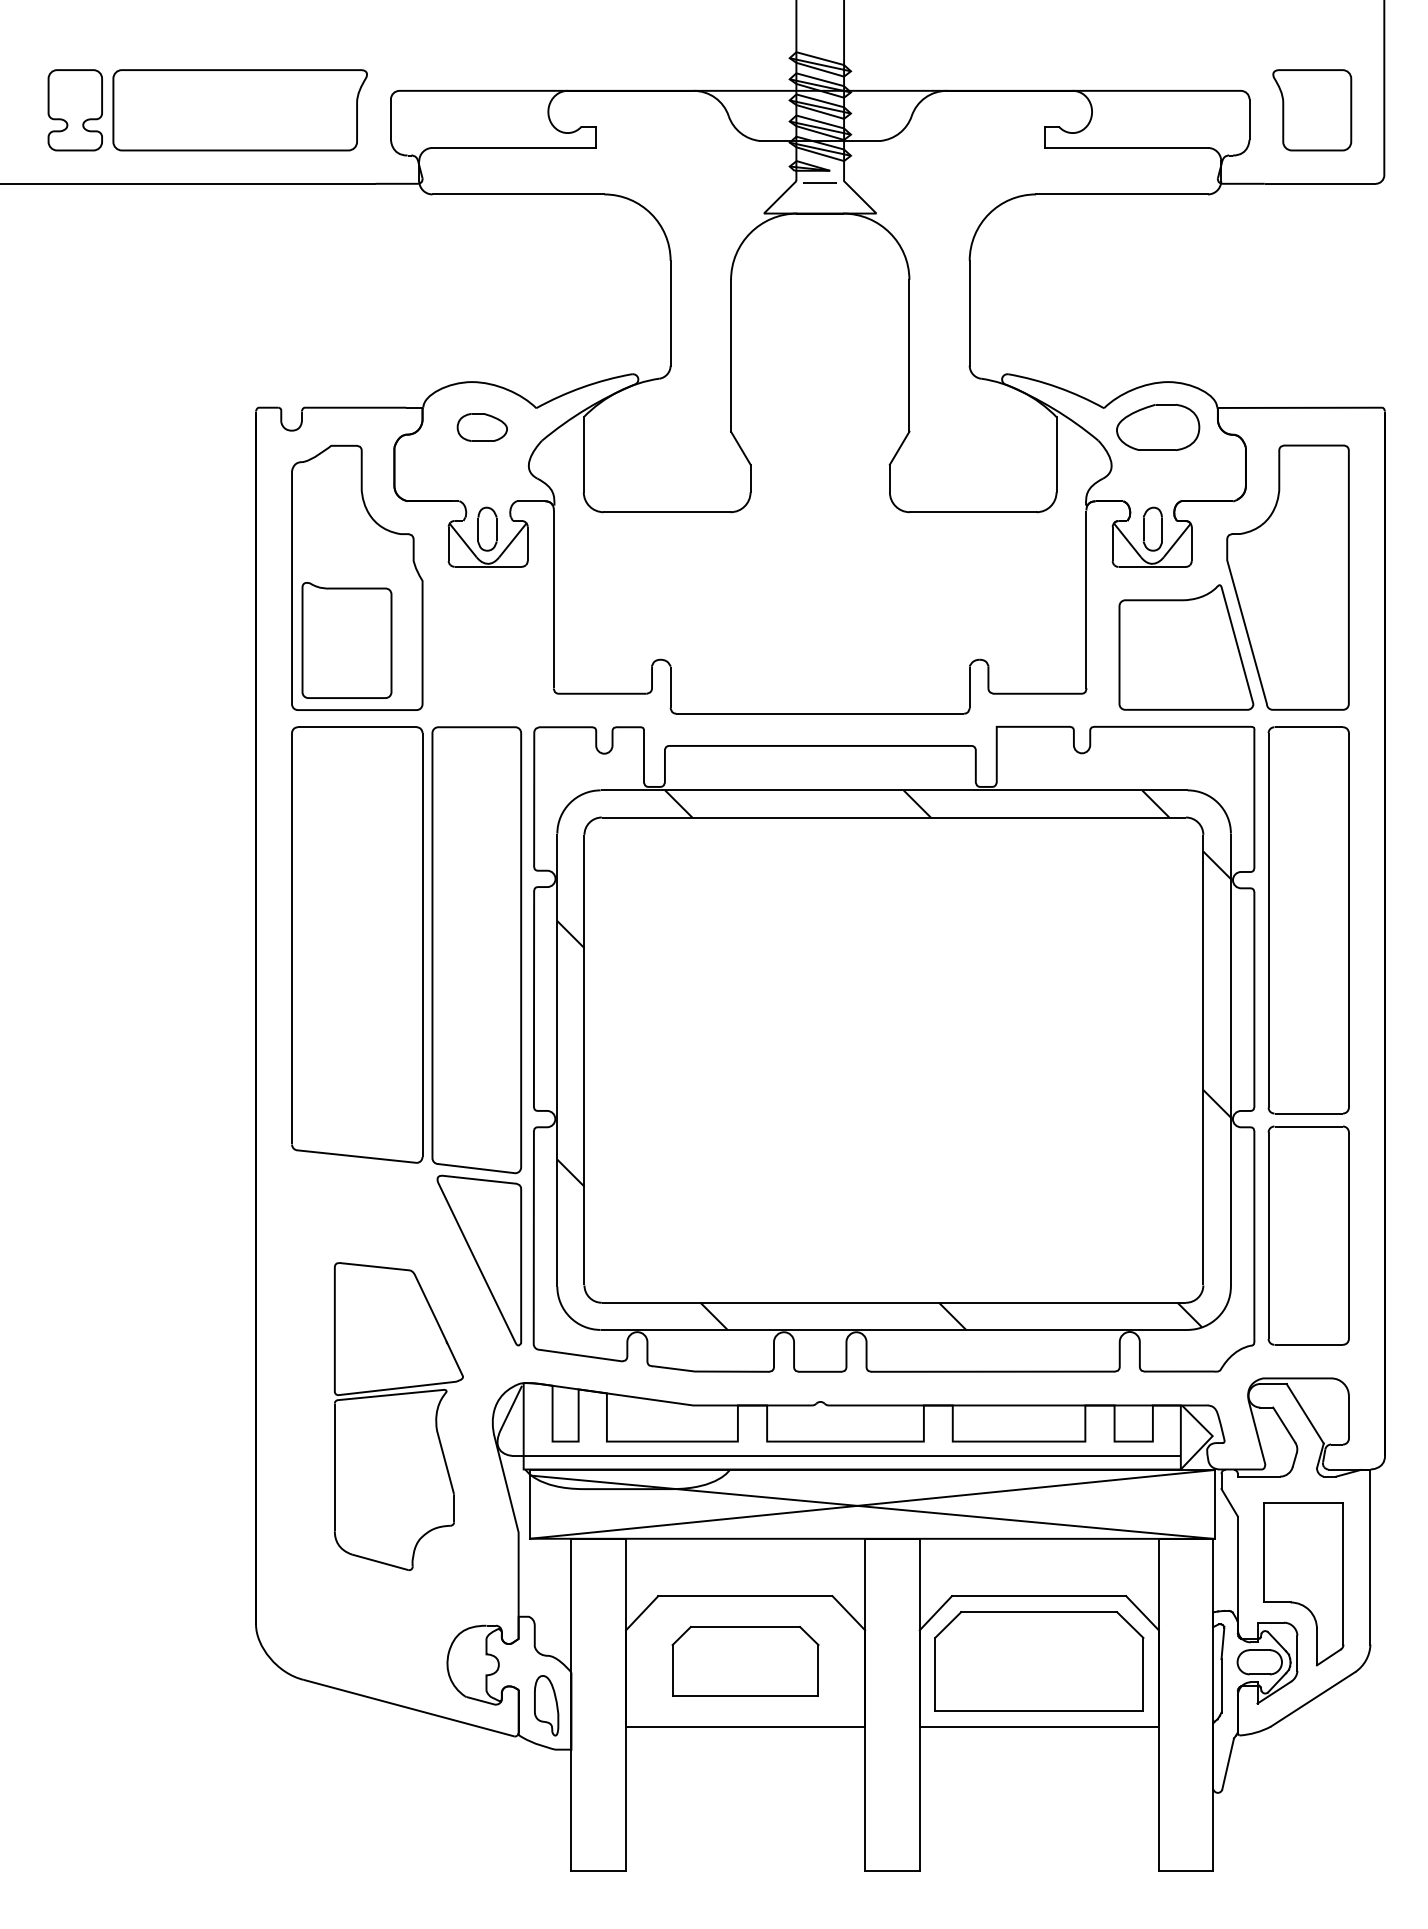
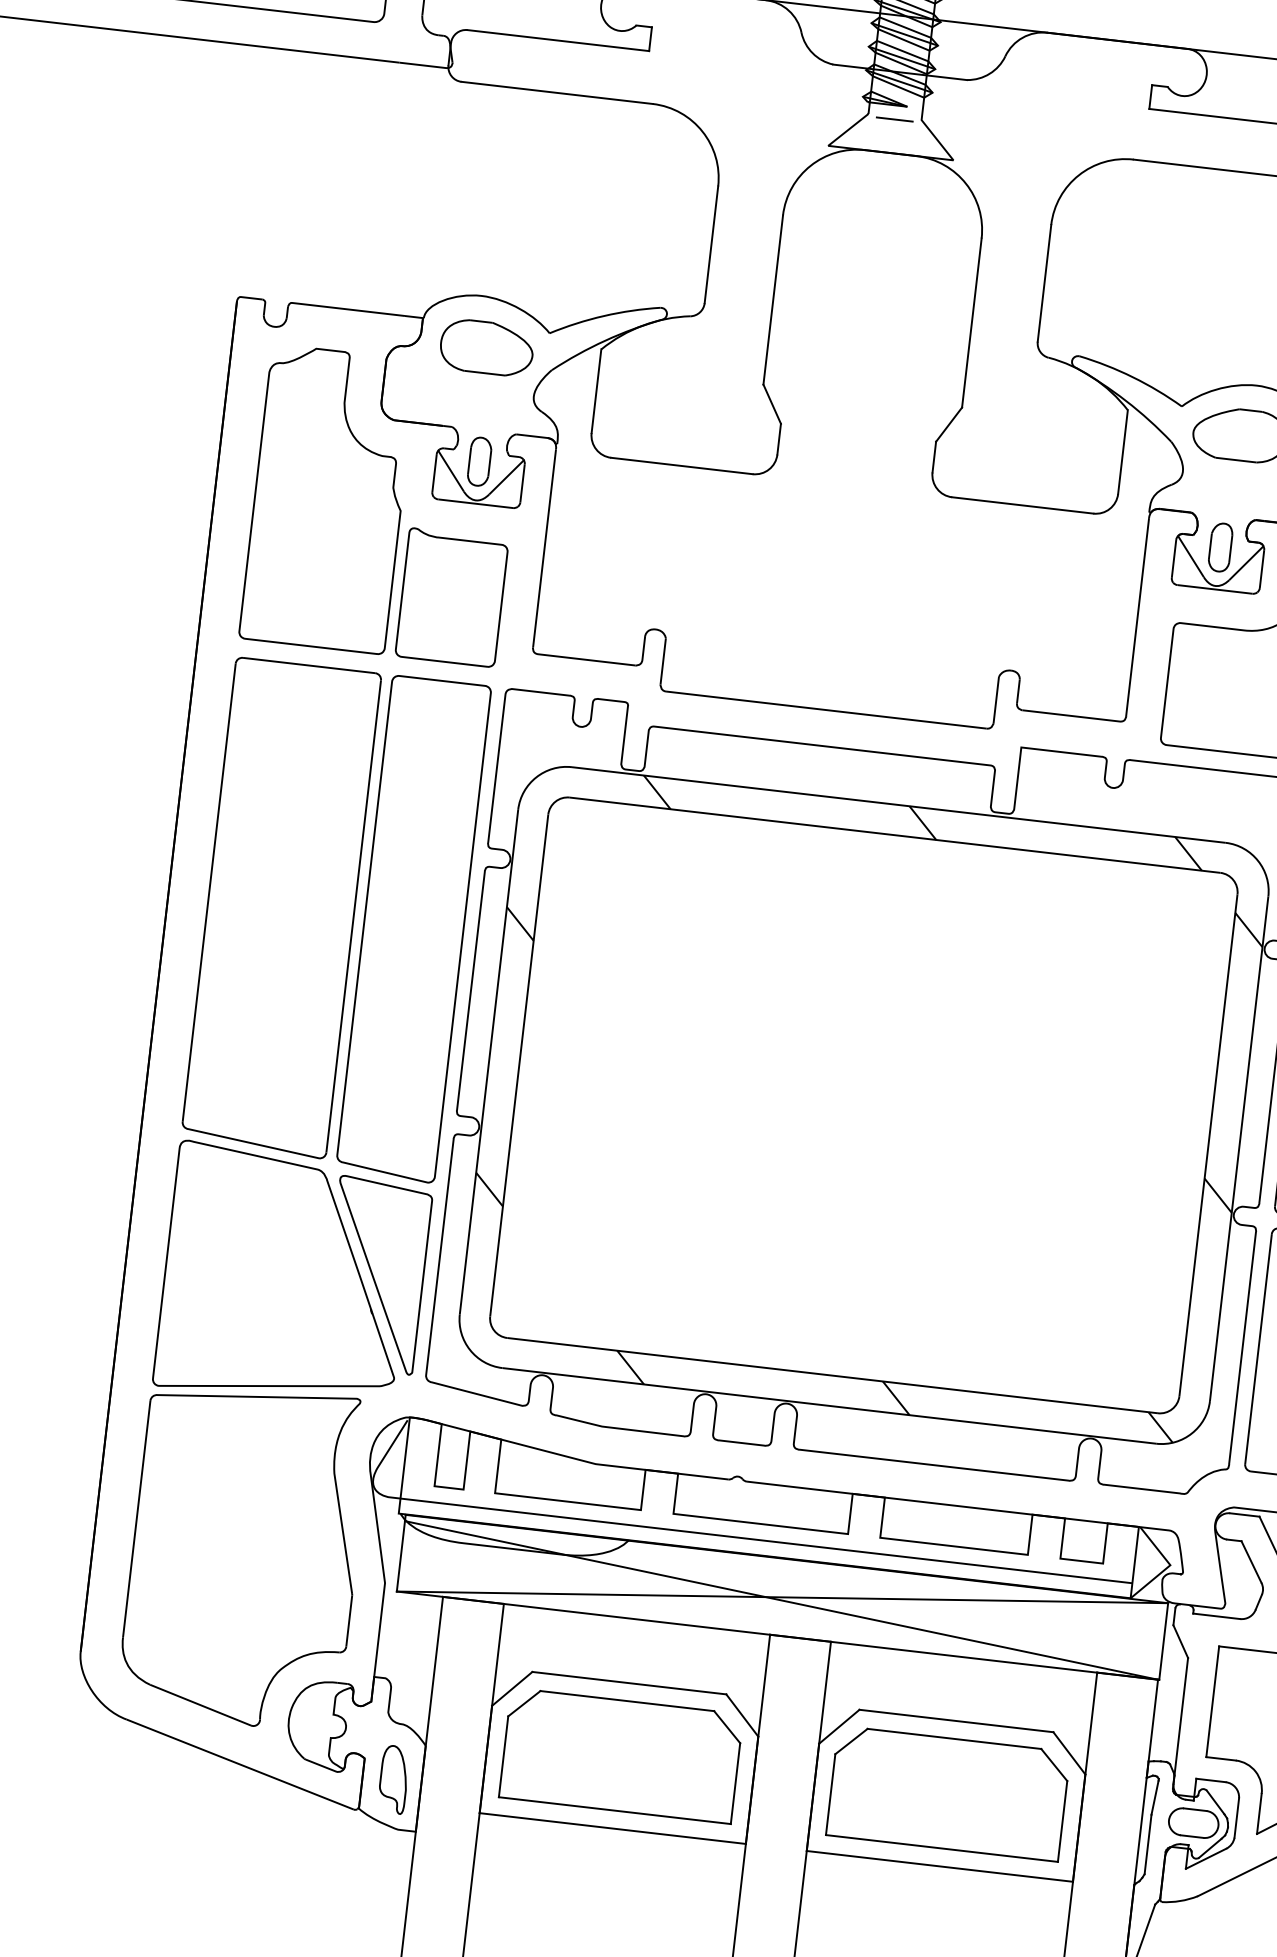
part: (482, 427) -> (487, 347), size x1.67
part: (346, 640) -> (451, 597), moved
part: (398, 1416) -> (266, 1438), size x1.67
part: (745, 1661) -> (621, 1756), size x1.43

